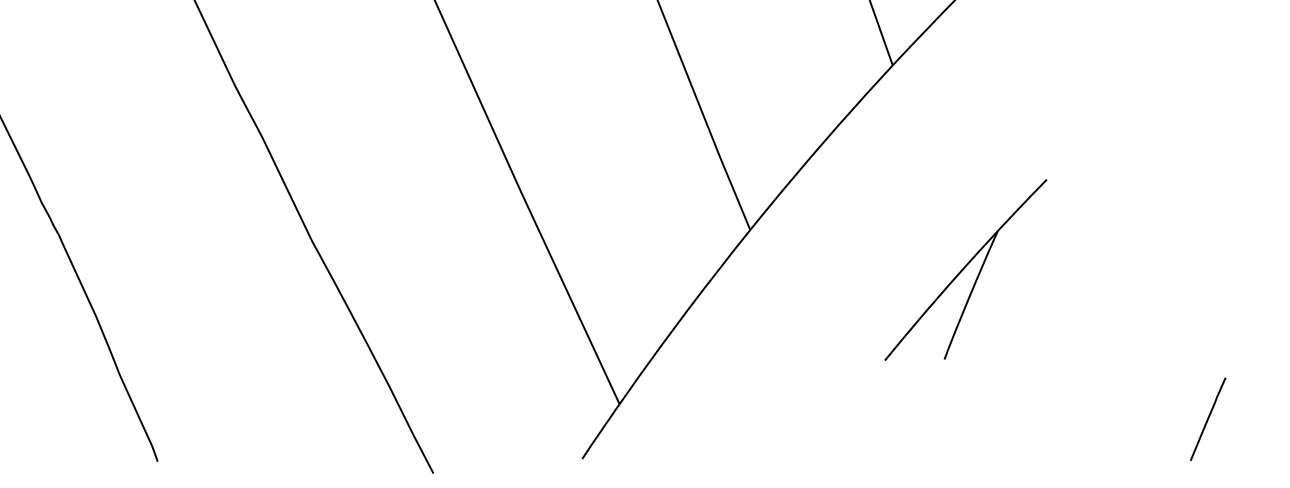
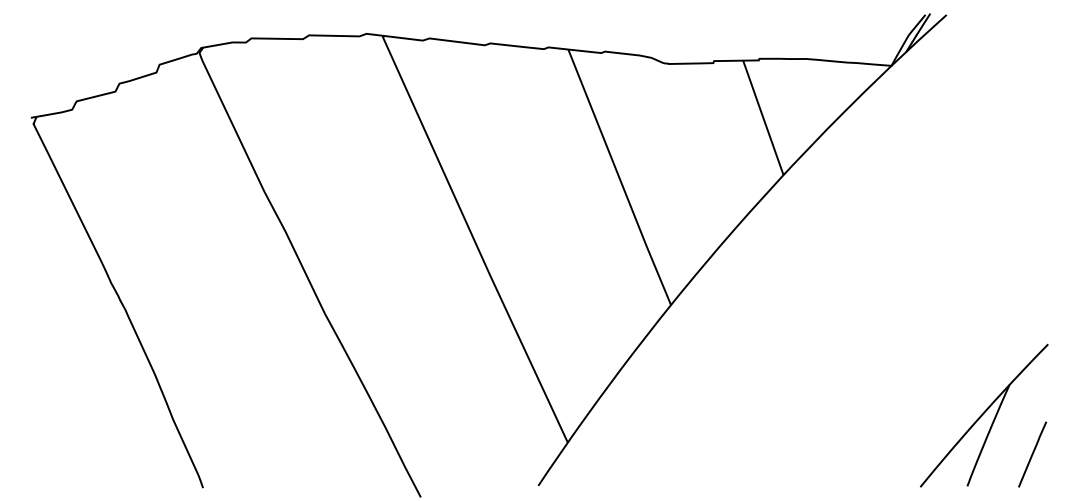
part: (964, 269) -> (983, 415), moved

